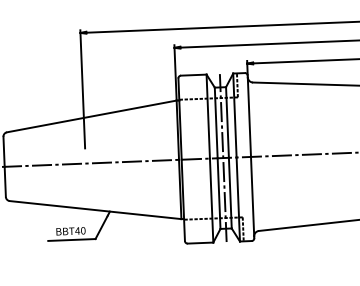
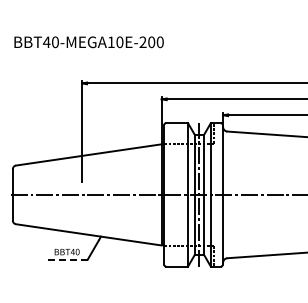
line: (71, 239) -> (67, 259), solid -> dashed

